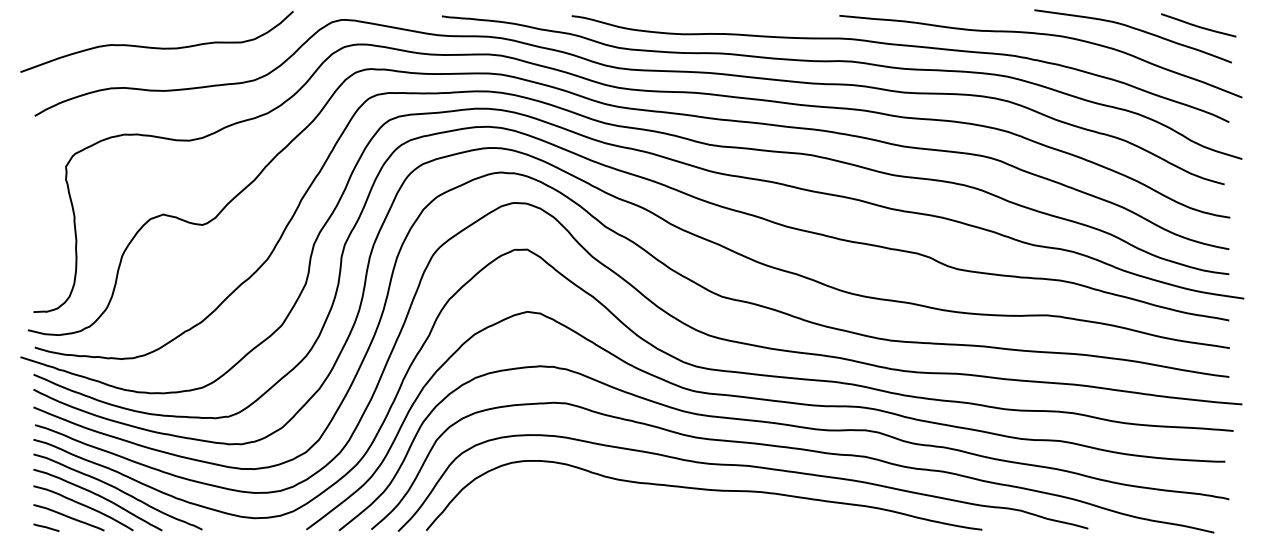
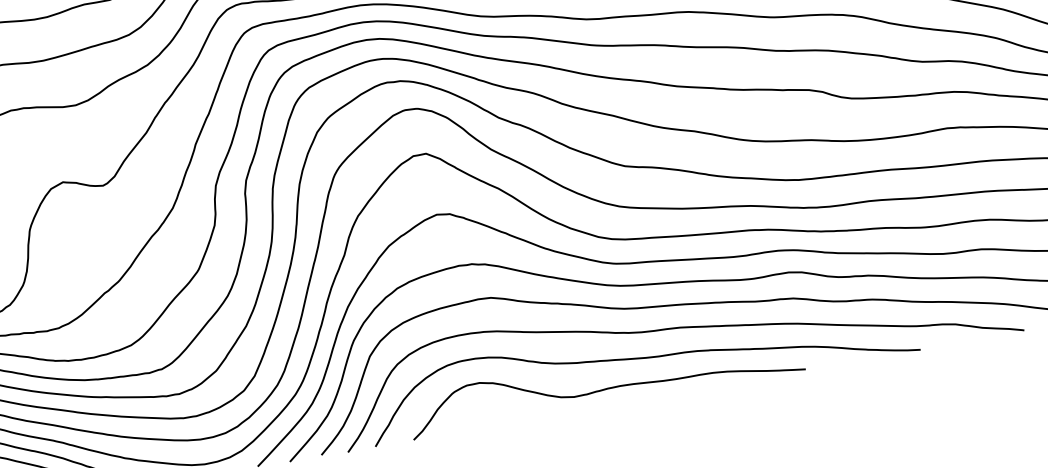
curve: (665, 512) -> (606, 387), added

